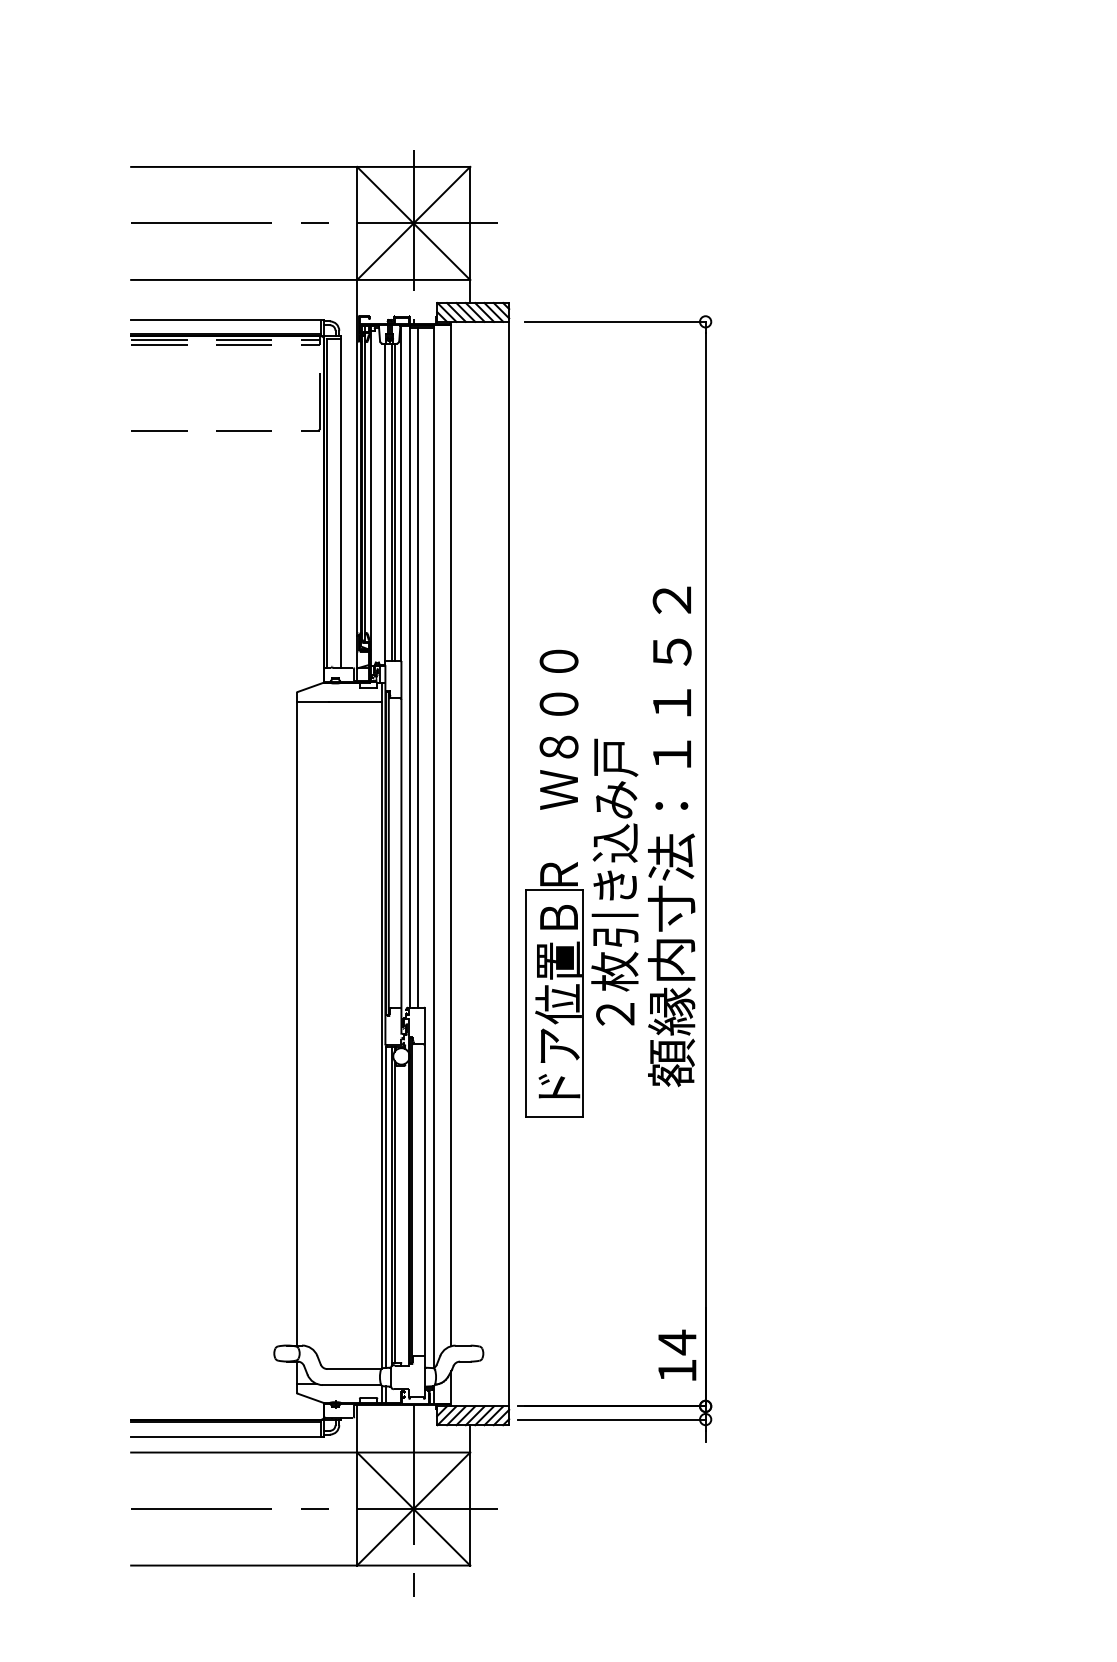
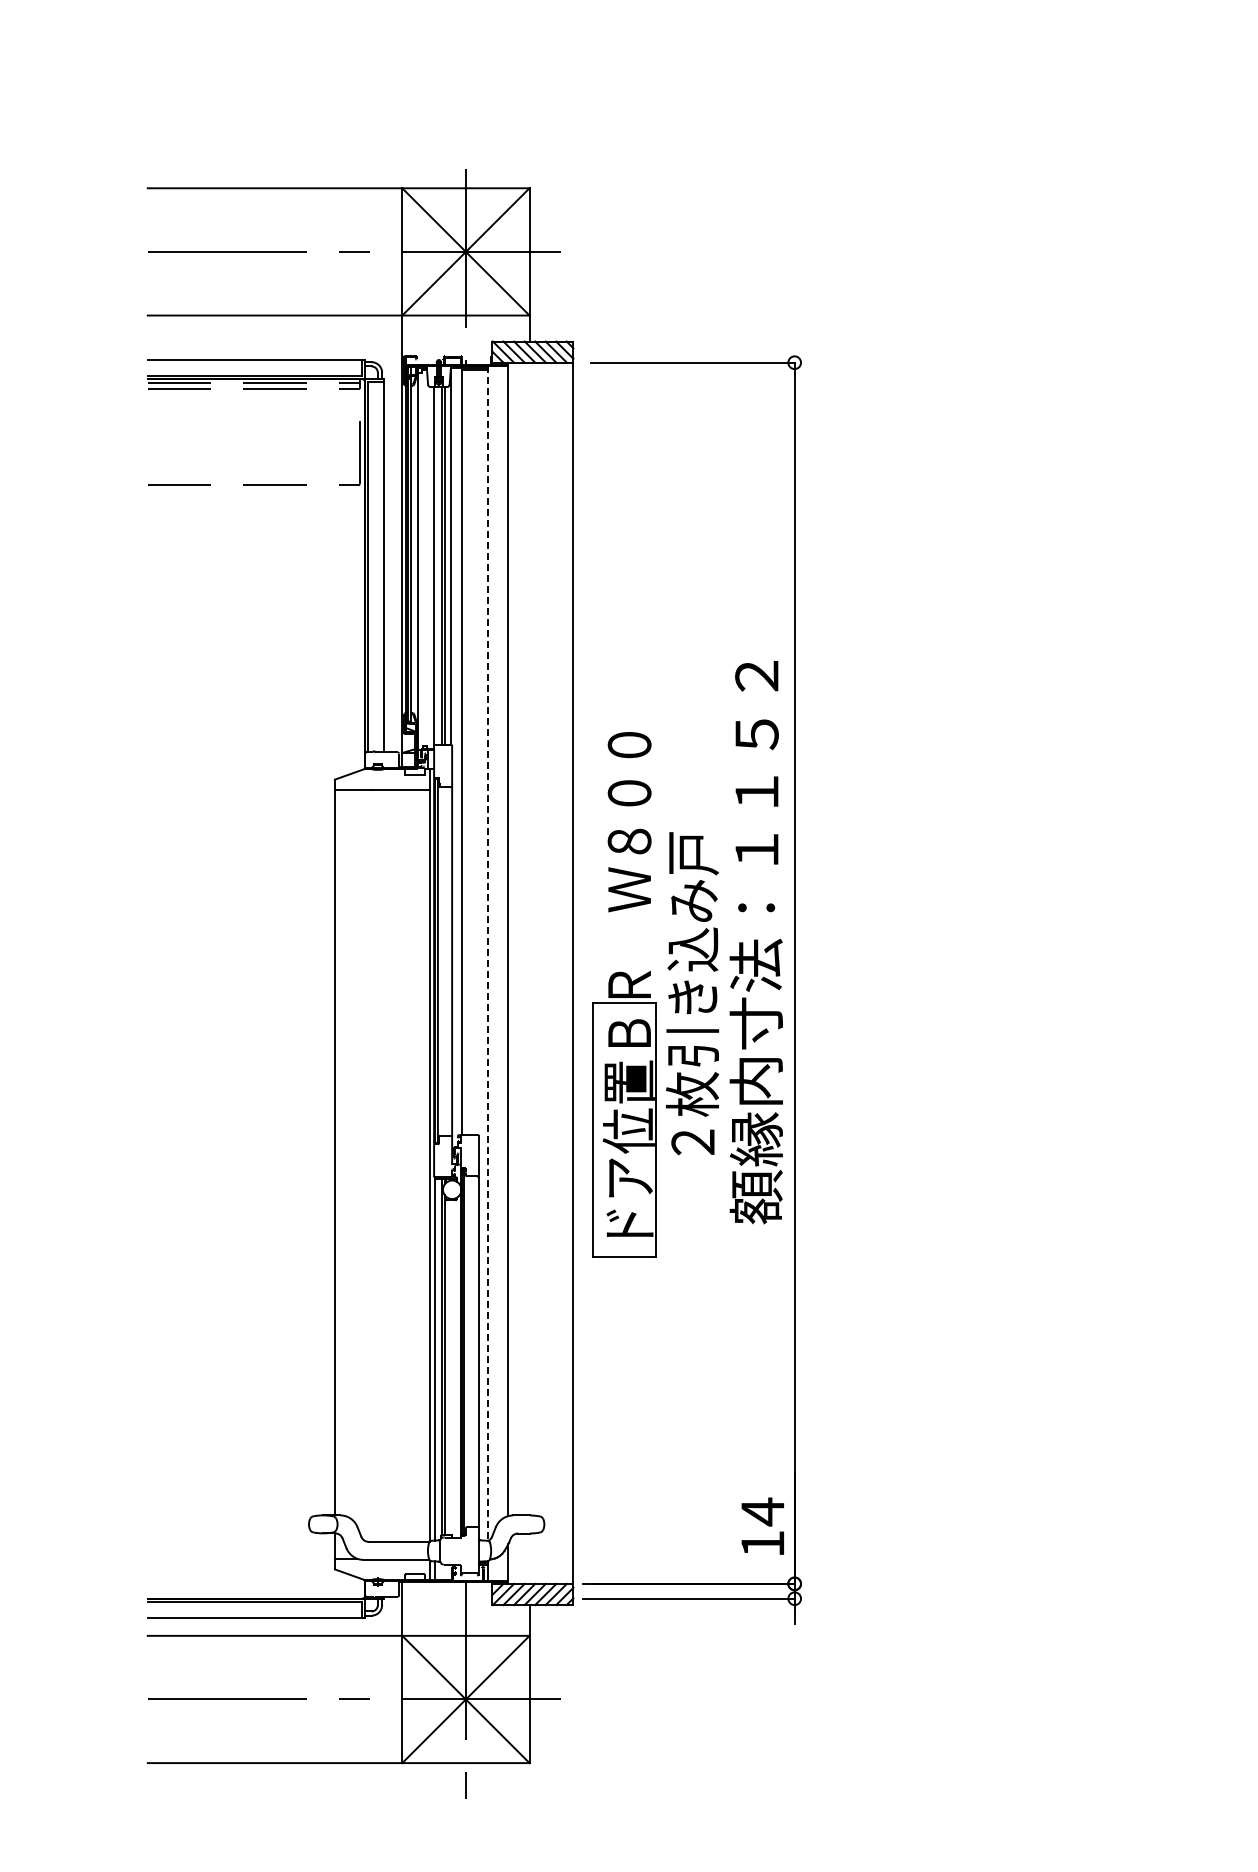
line: (418, 668) -> (471, 752), removed
line: (433, 847) -> (488, 954), solid -> dashed

